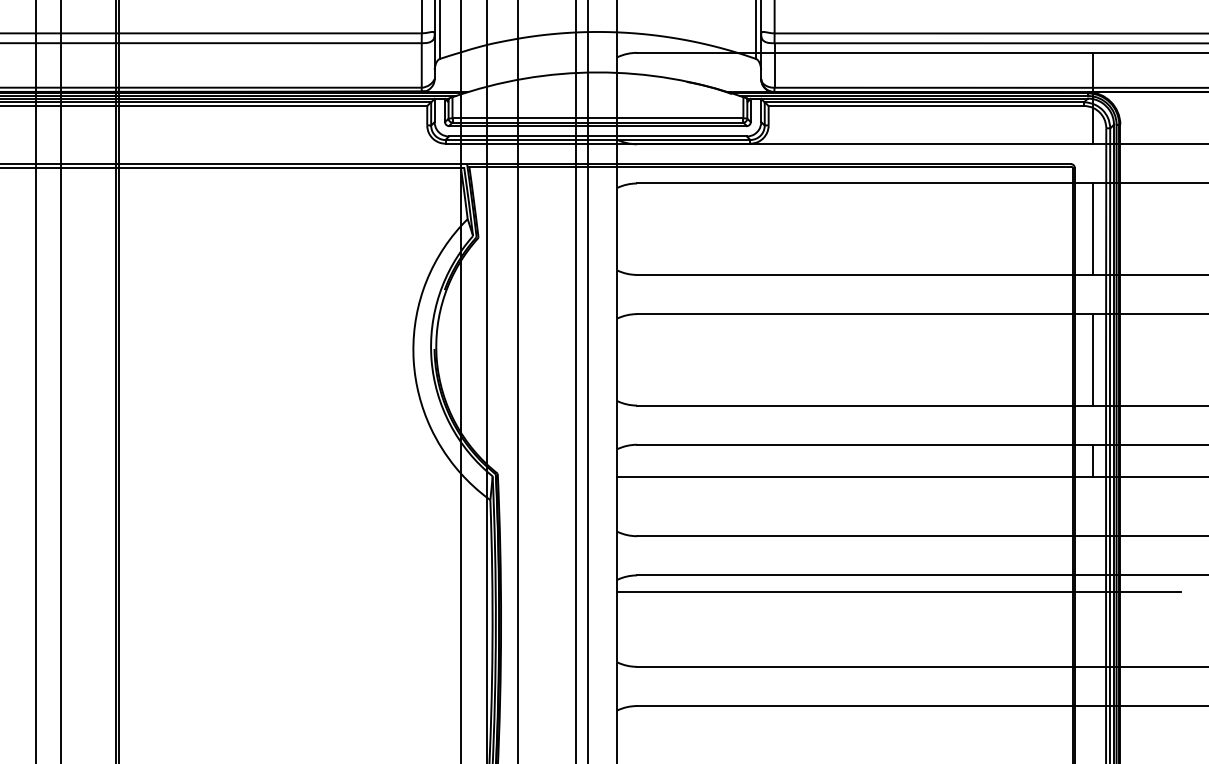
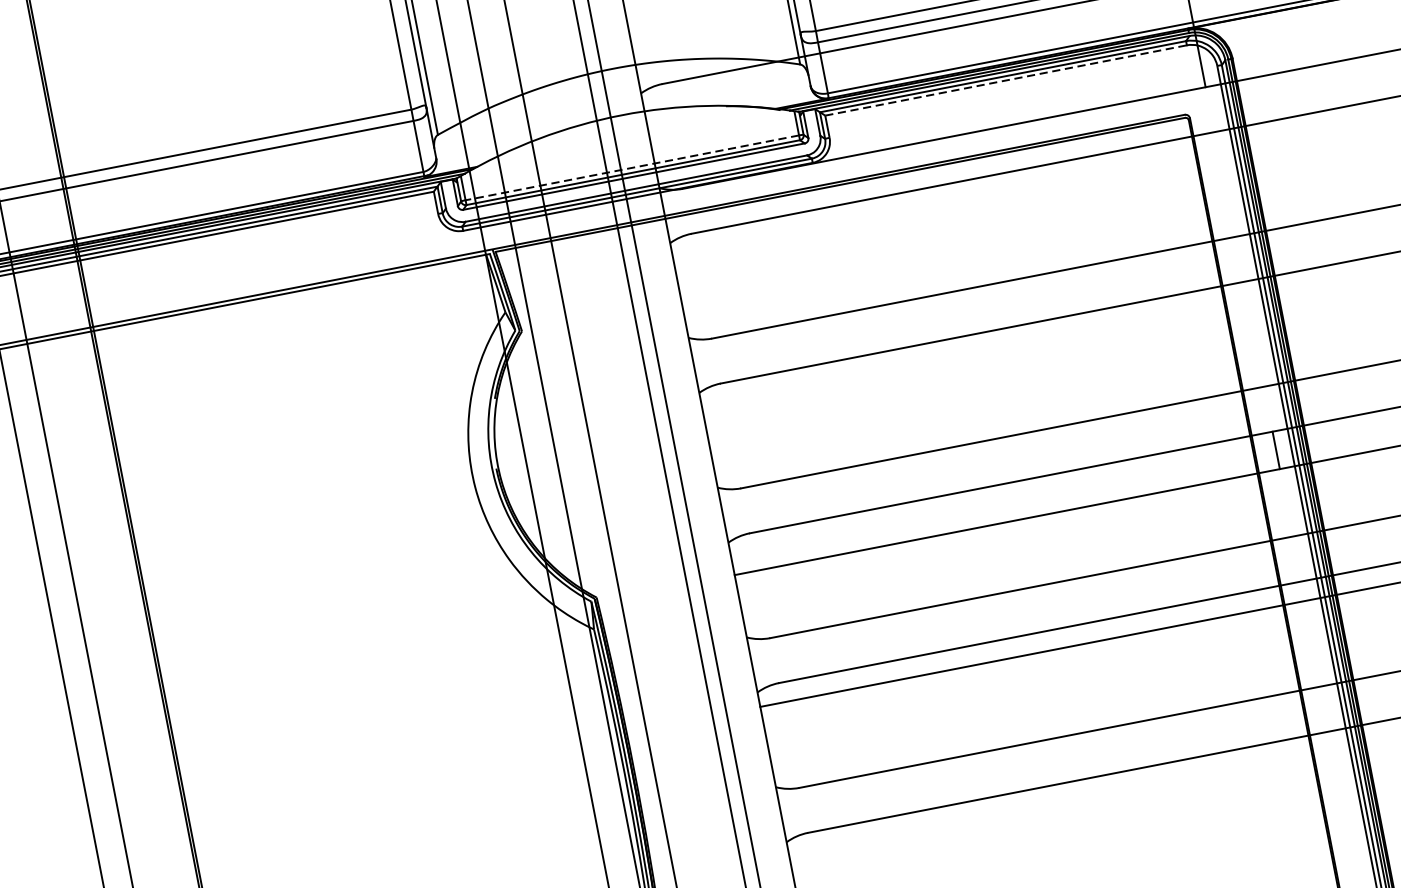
line: (926, 106) -> (1006, 81), solid -> dashed
line: (597, 118) -> (631, 168), solid -> dashed
line: (1093, 228) -> (1224, 183), removed
line: (1093, 359) -> (1254, 333), removed

